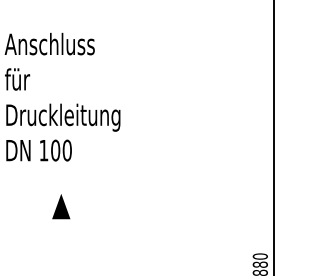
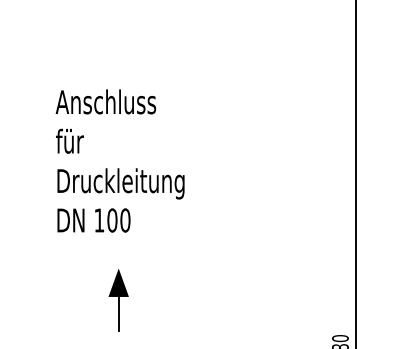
line: (61, 234) -> (118, 313), added

